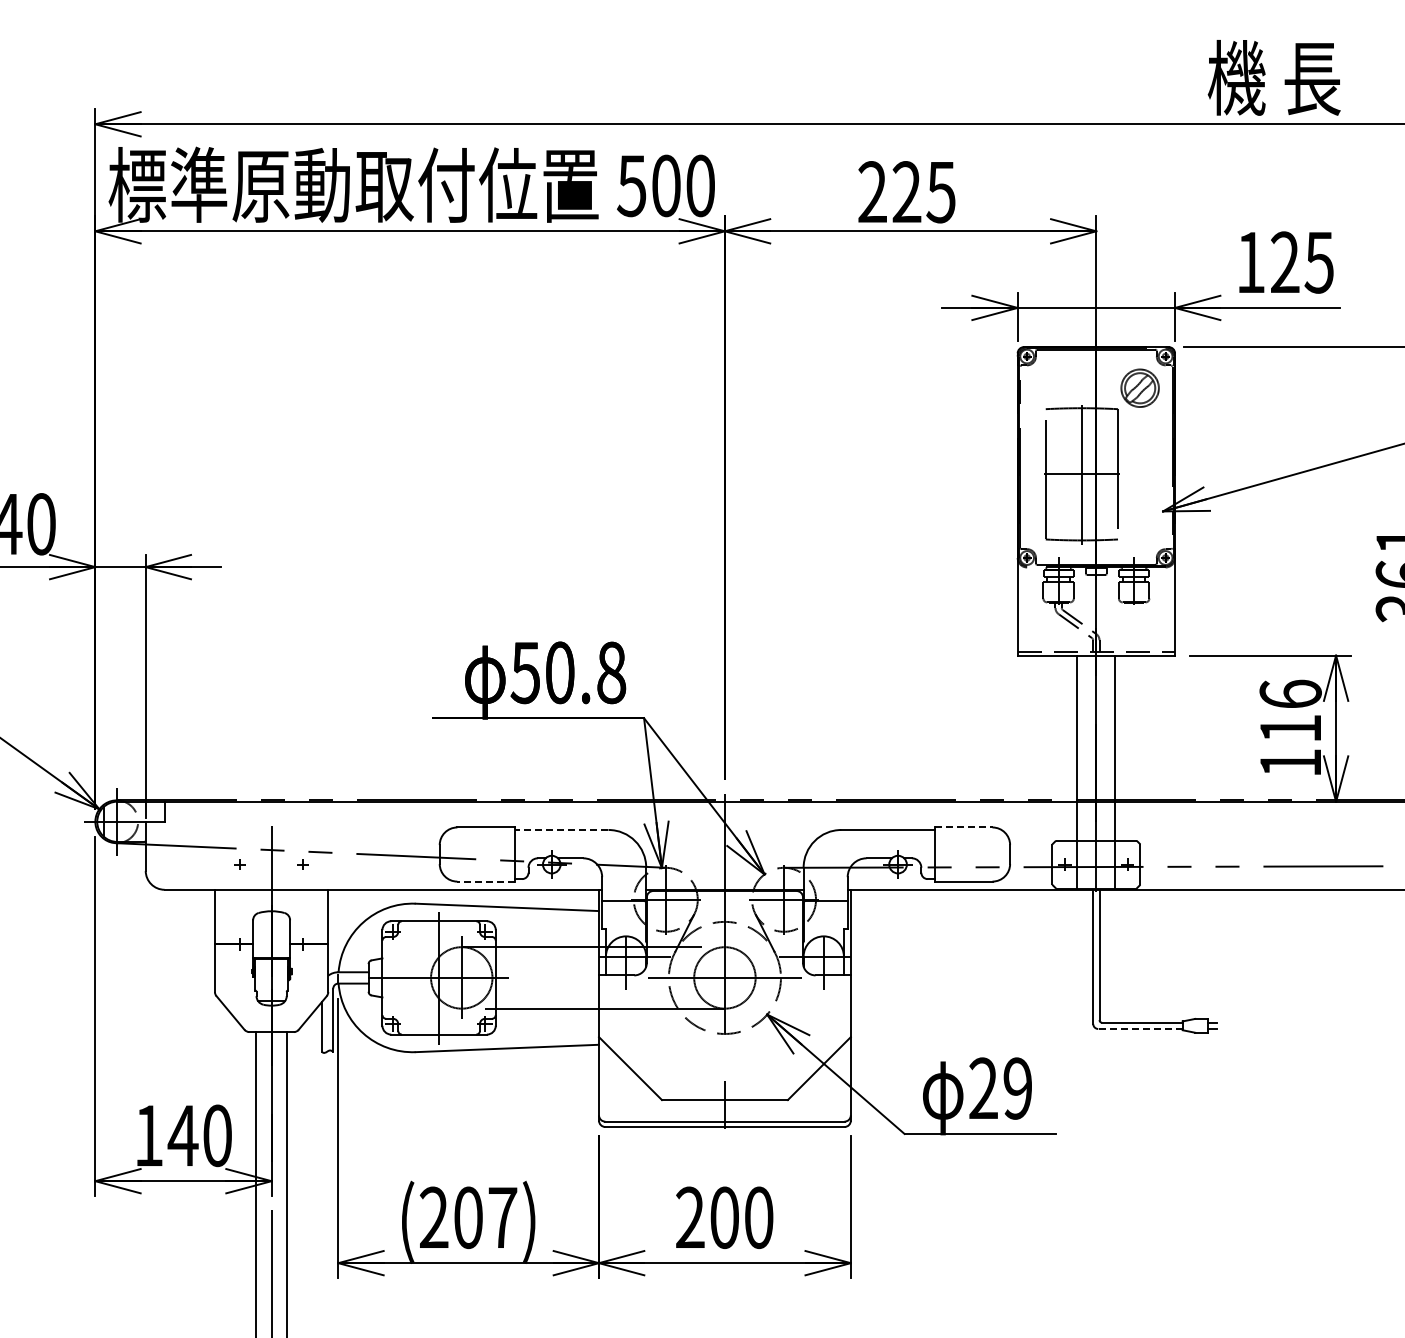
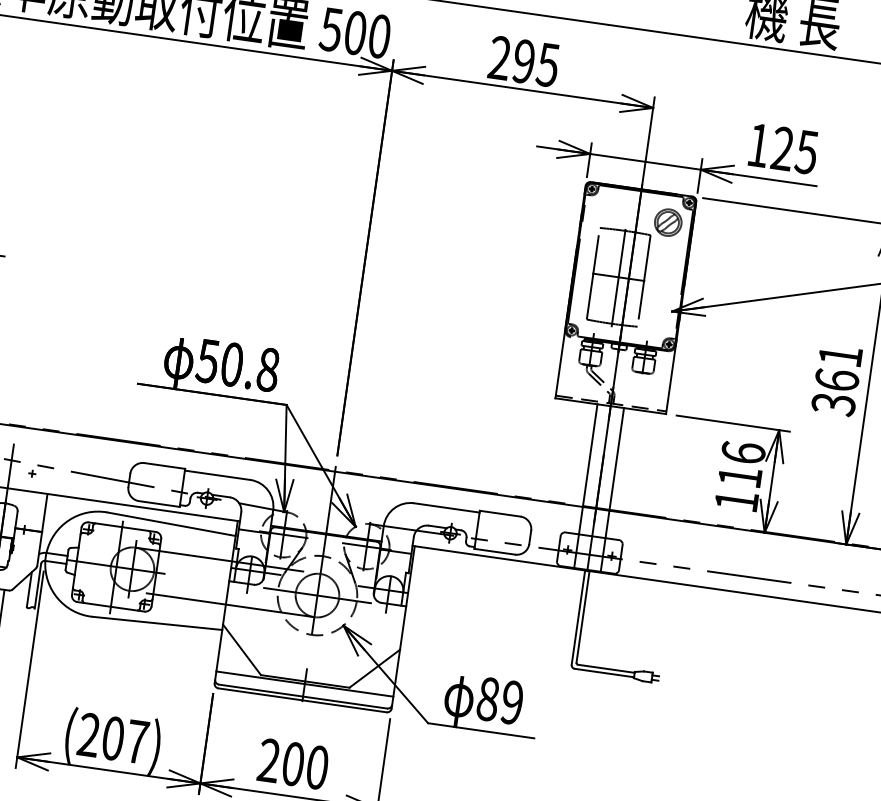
text: (906, 192) -> (523, 61), 225 -> 295
line: (963, 827) -> (500, 513), dashed -> solid
line: (561, 829) -> (217, 474), dashed -> solid
line: (486, 881) -> (159, 503), dashed -> solid
line: (1139, 1028) -> (603, 672), dashed -> solid
text: (983, 1088) -> (488, 699), 29 -> 89
line: (724, 1103) -> (304, 683), added

